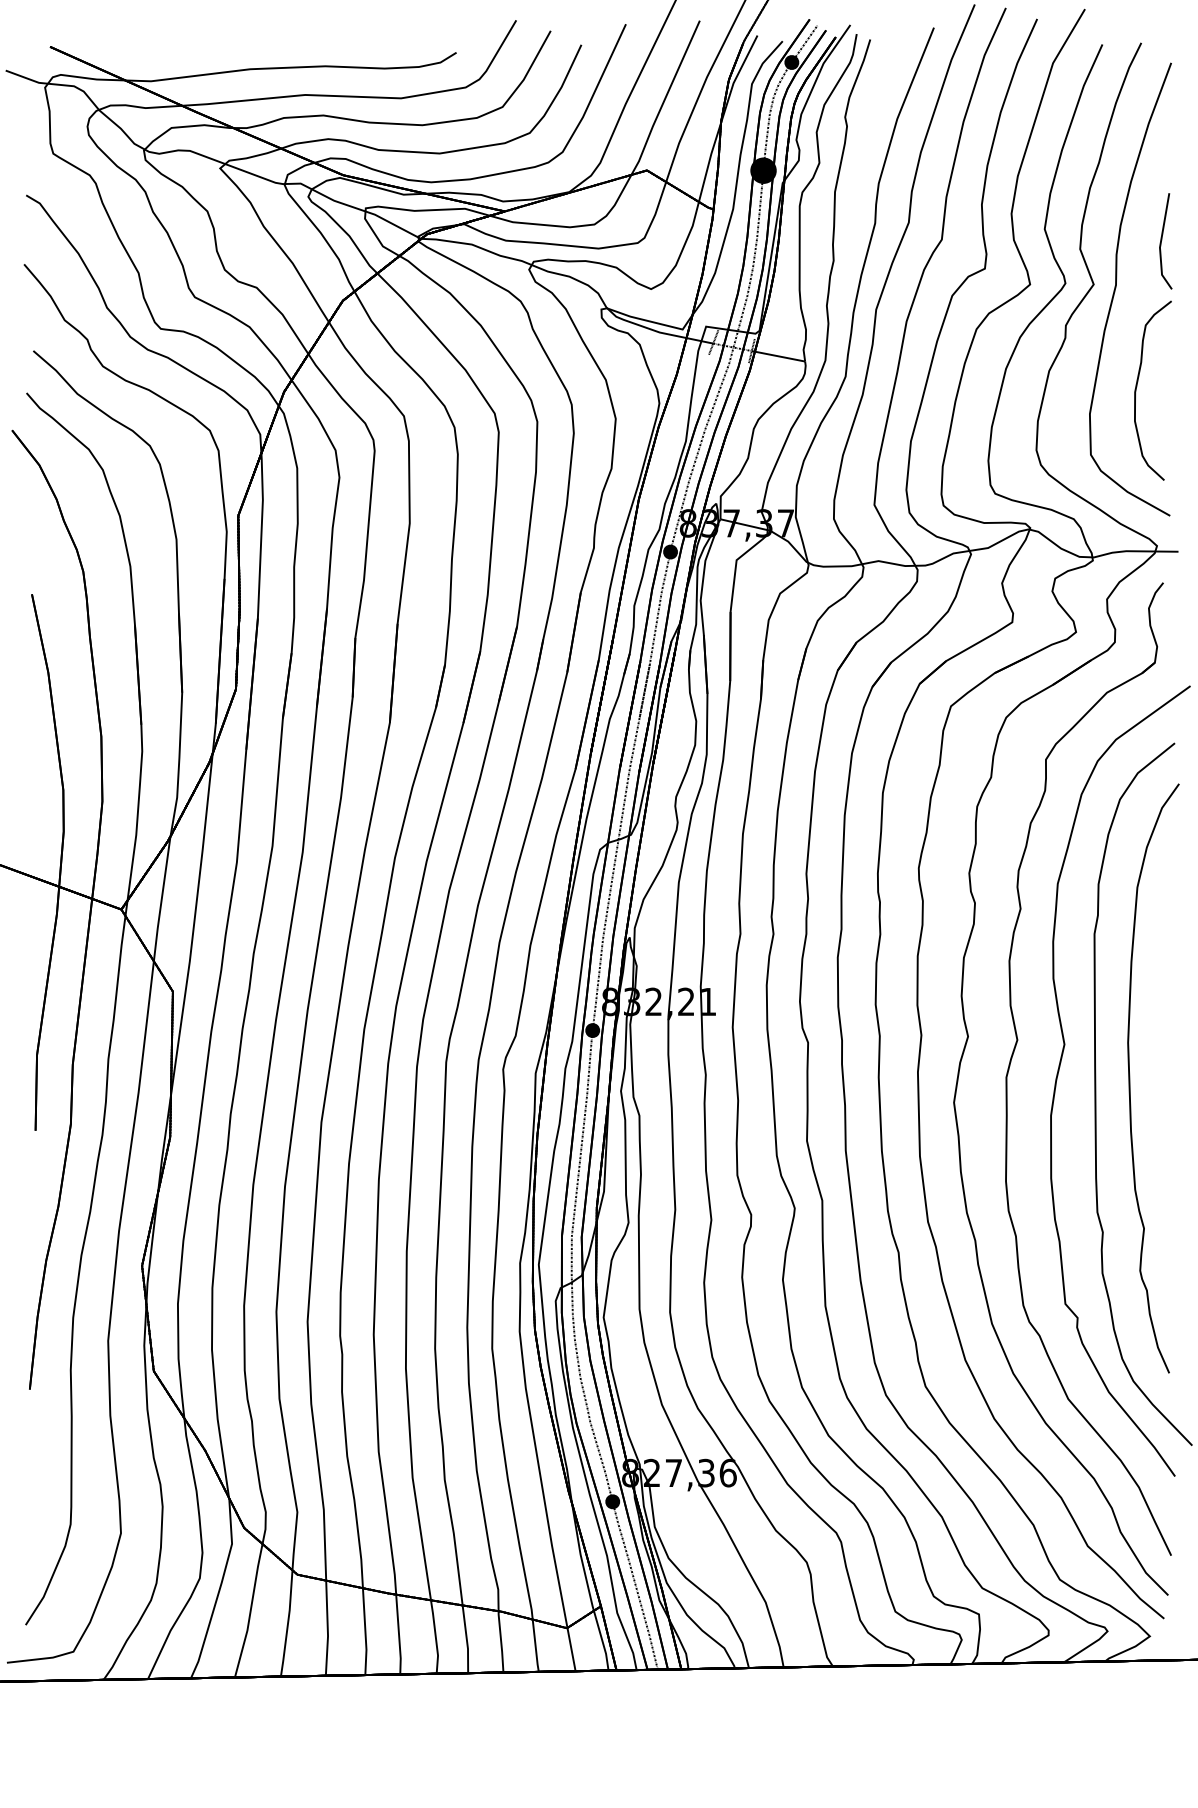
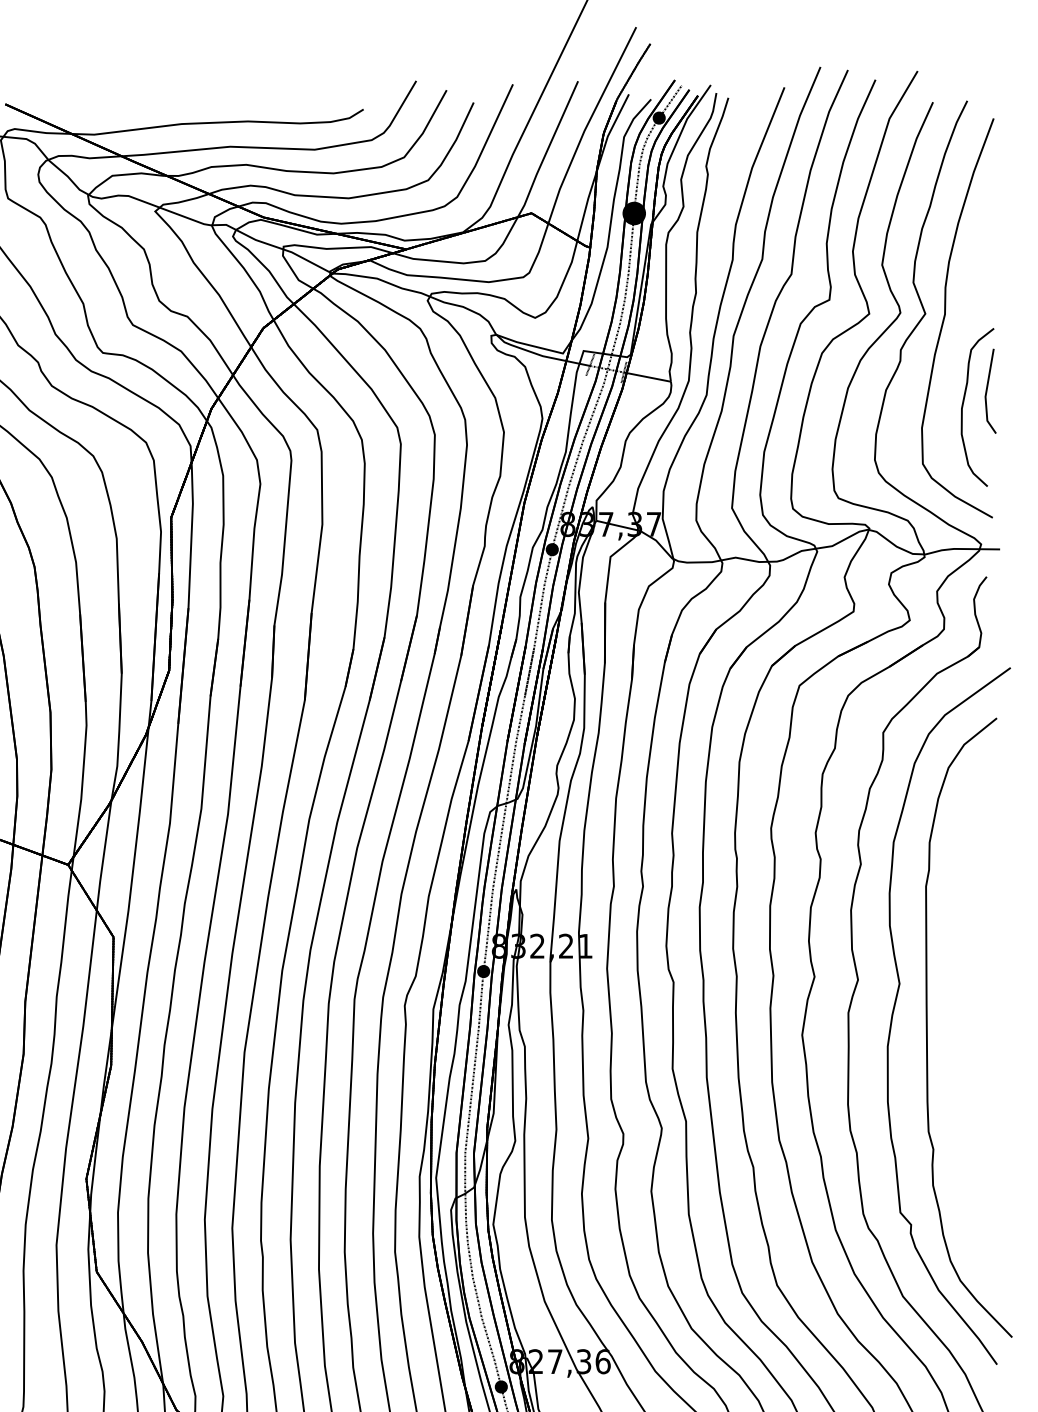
line: (1162, 240) -> (987, 390), moved
curve: (1130, 1078) -> (957, 1013), removed

